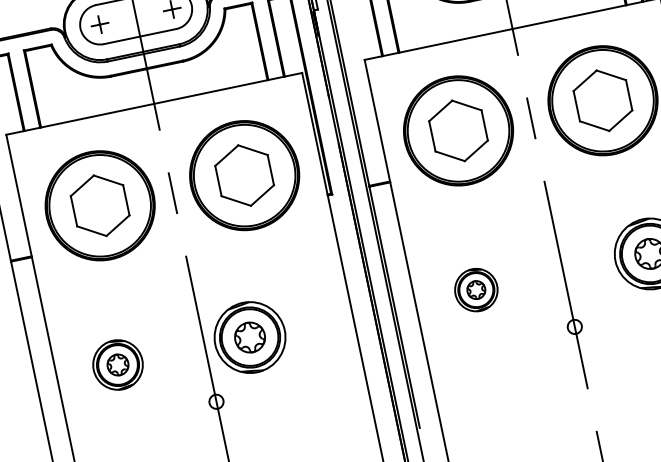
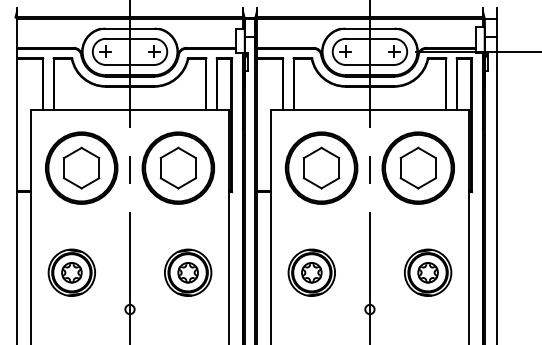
part: (475, 289) -> (311, 272), size x1.67
part: (250, 337) -> (188, 272), moved
part: (117, 364) -> (71, 272), size x1.43

